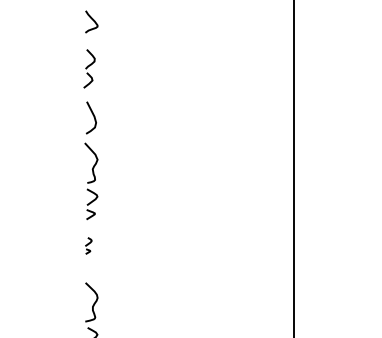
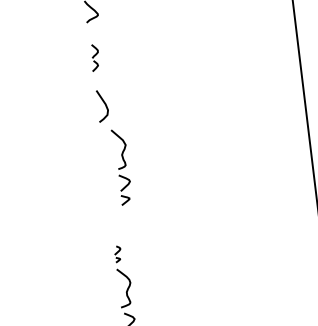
part: (89, 68) -> (95, 57), size x0.7
part: (91, 181) -> (122, 167), moved
part: (88, 245) -> (117, 253), moved

